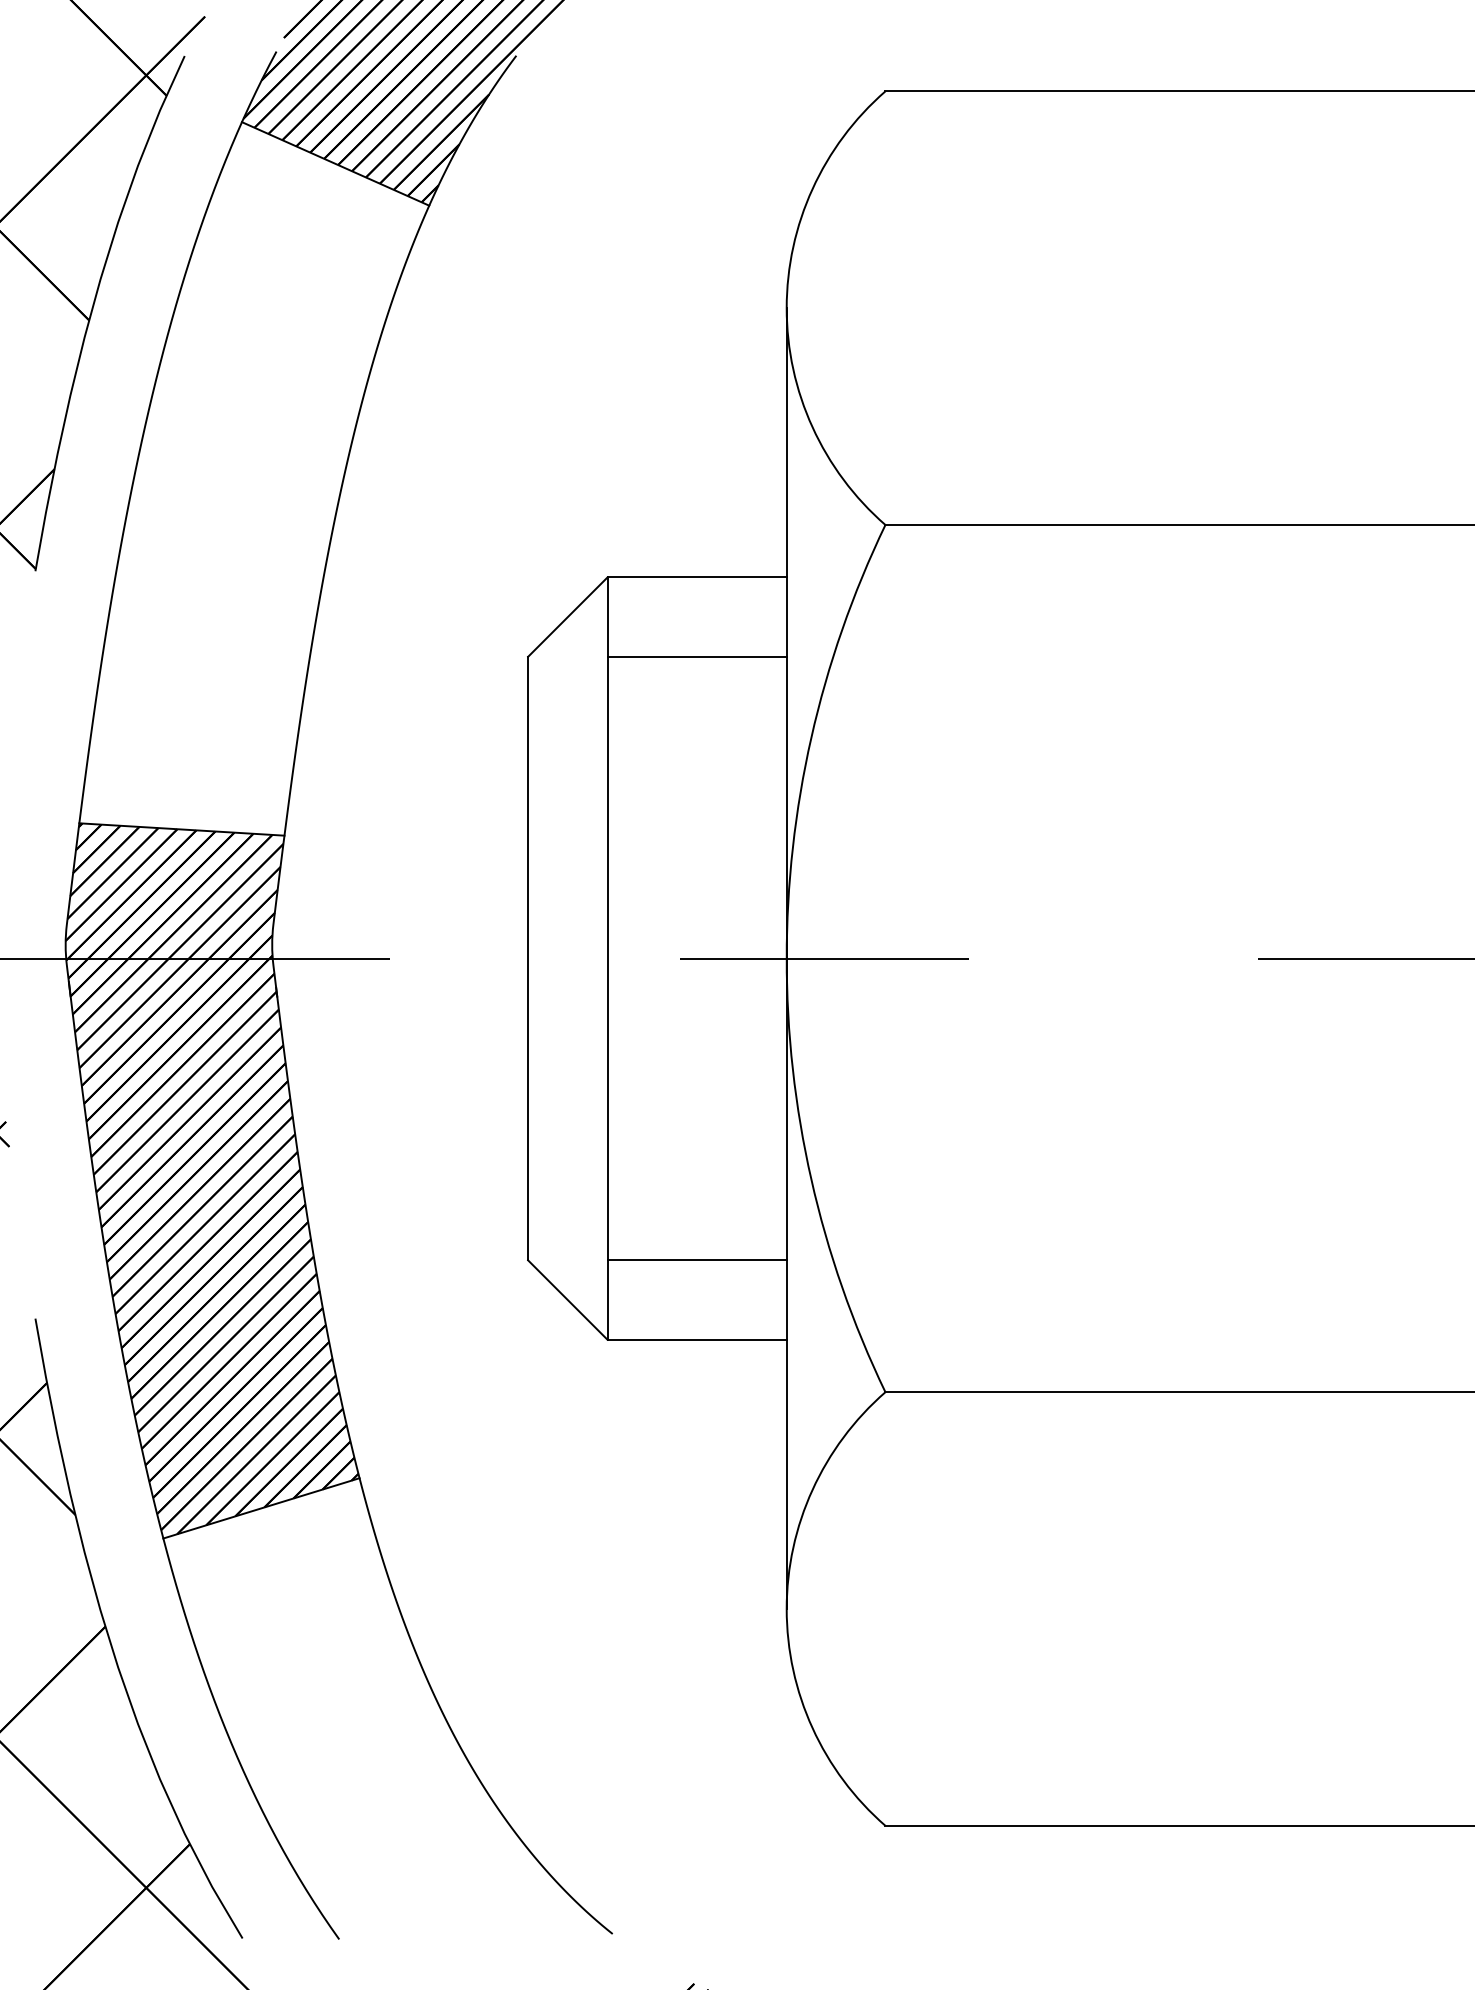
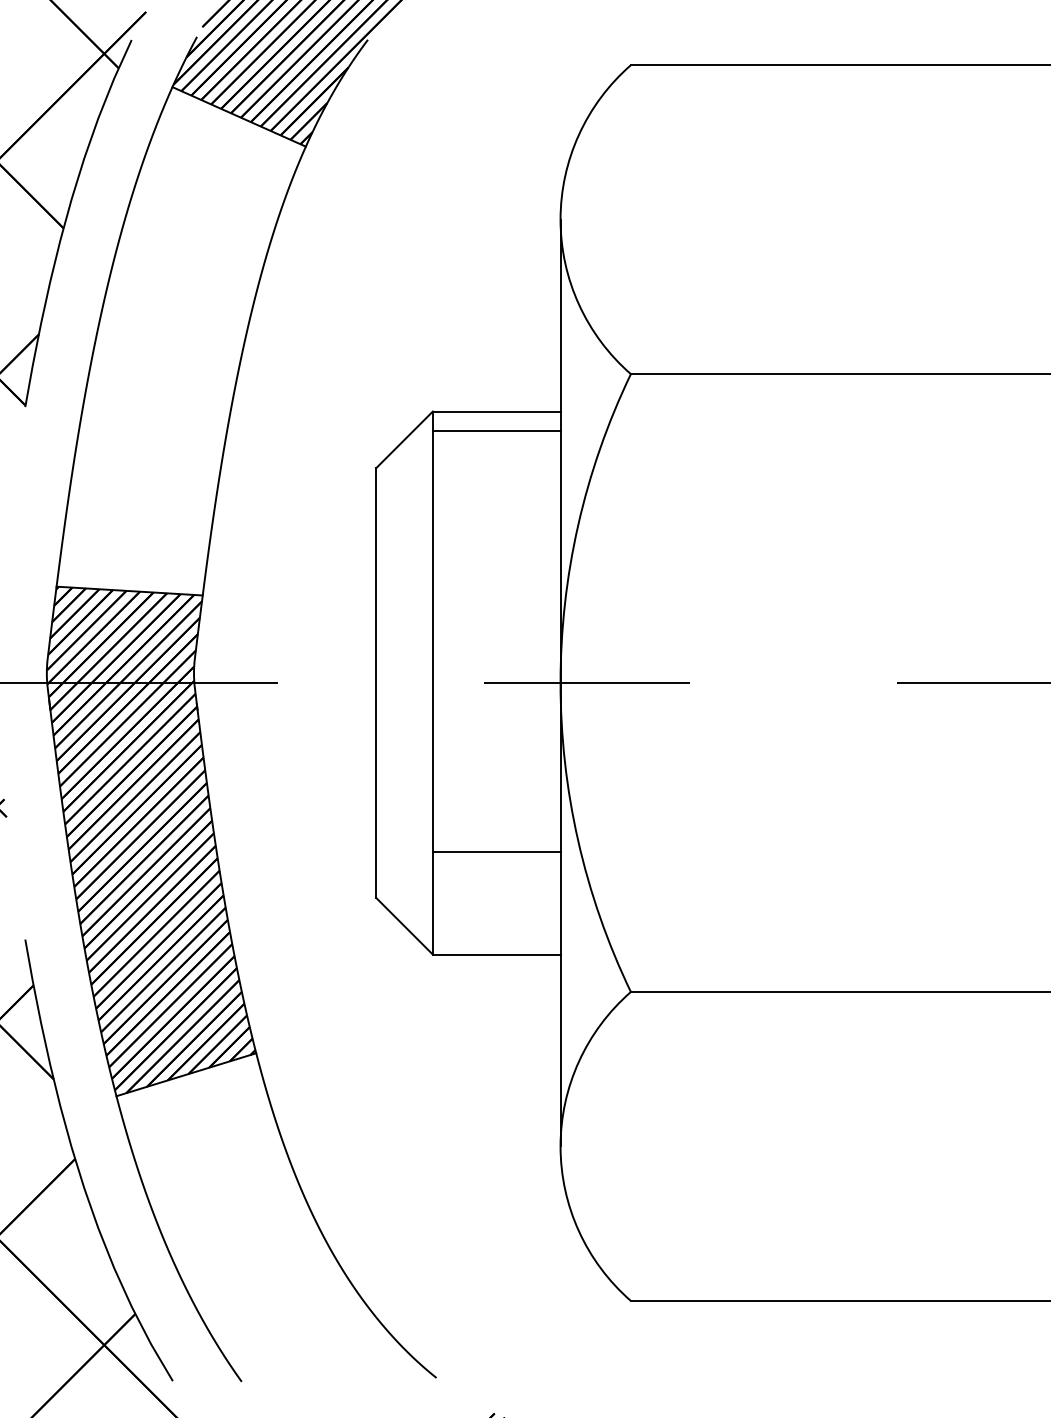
line: (696, 657) -> (496, 431), moved
line: (696, 1260) -> (496, 852), moved

